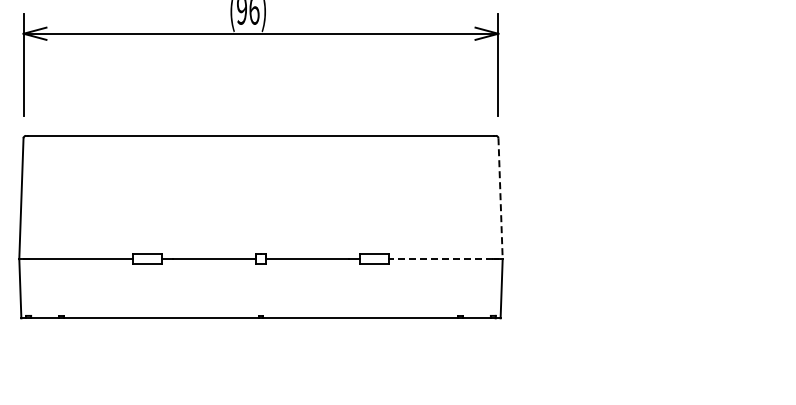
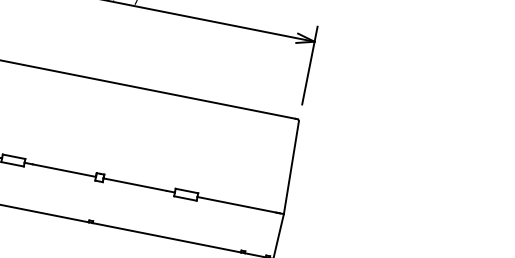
line: (500, 198) -> (291, 167), dashed -> solid
line: (440, 259) -> (236, 204), dashed -> solid

